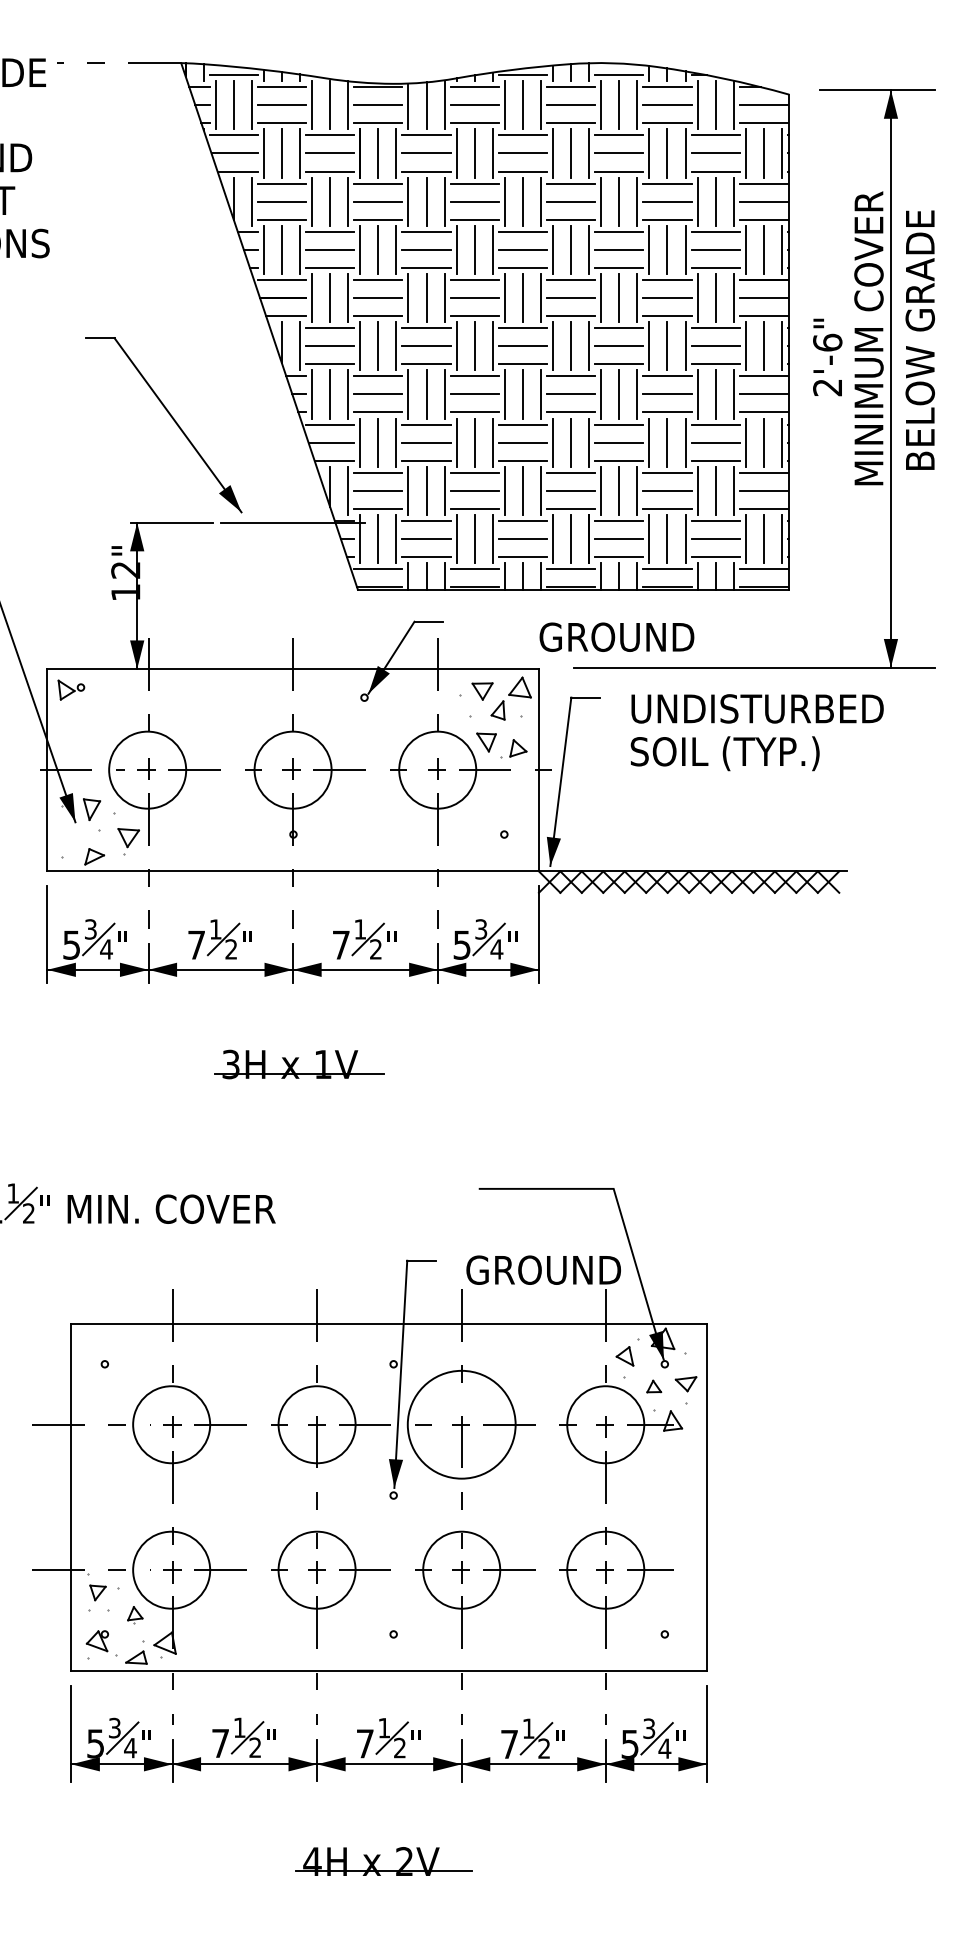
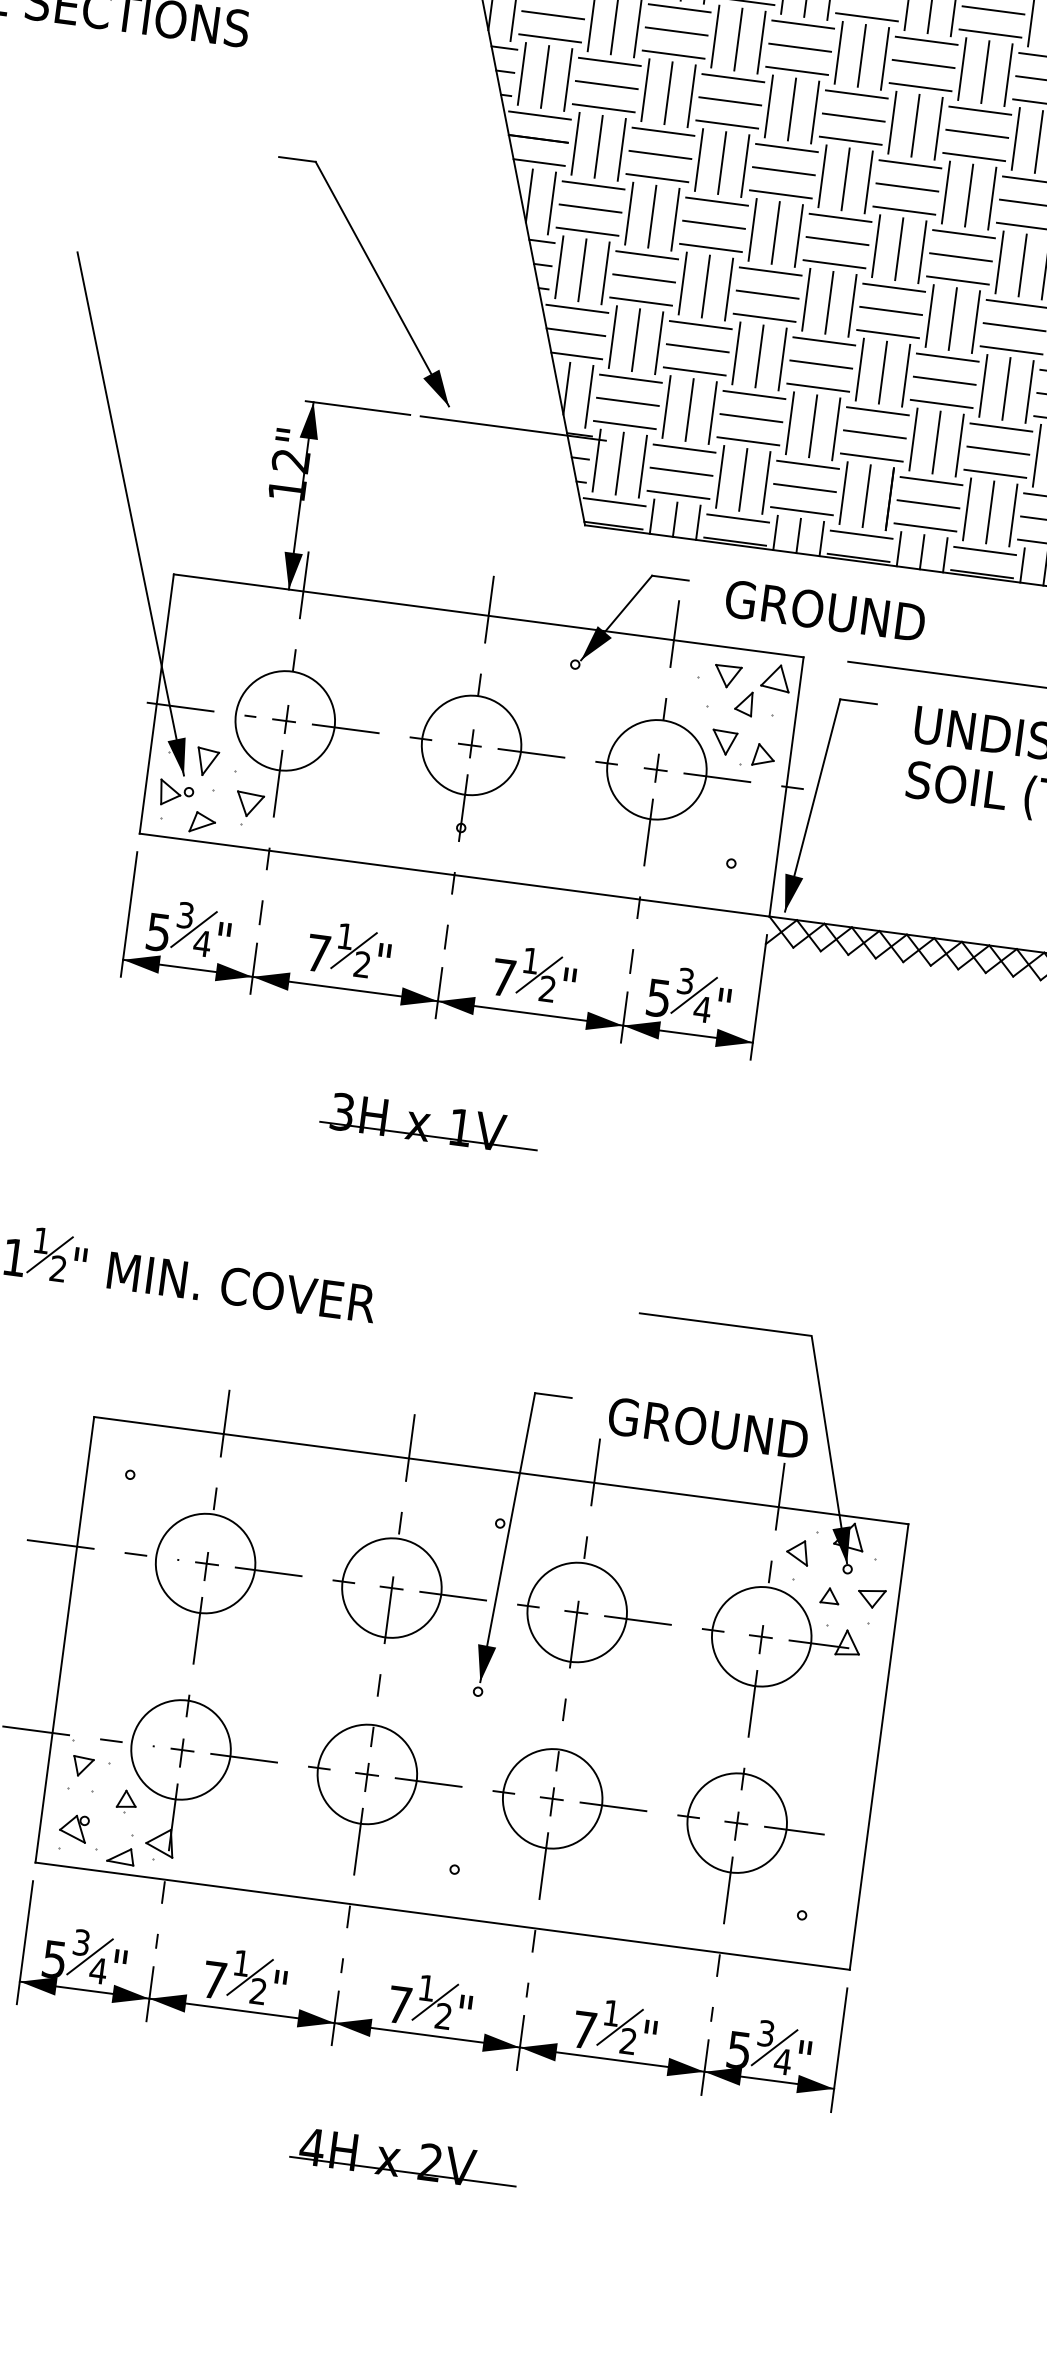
text: (616, 636) -> (824, 609), moved
part: (71, 689) -> (176, 793), moved
circle: (461, 1424) -> (576, 1612), size x0.71

